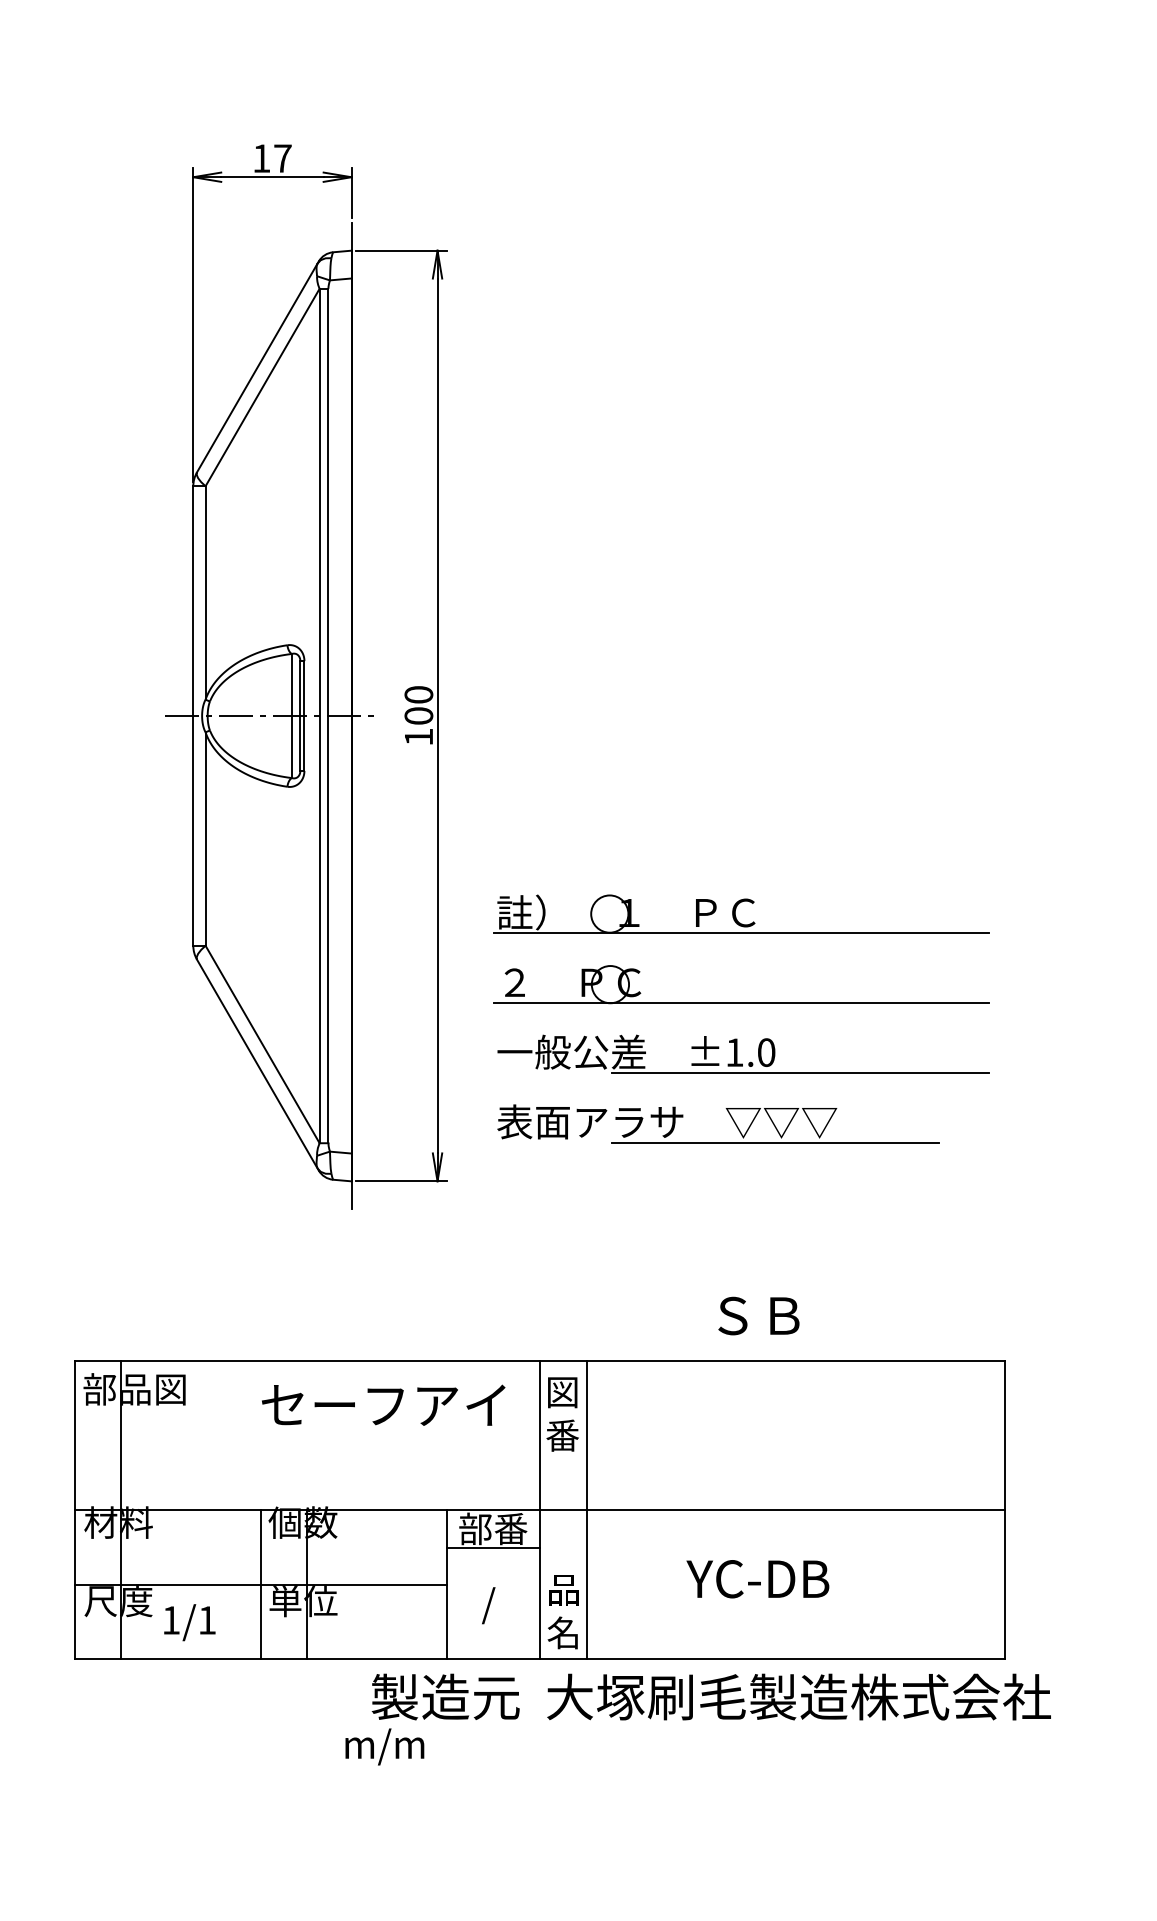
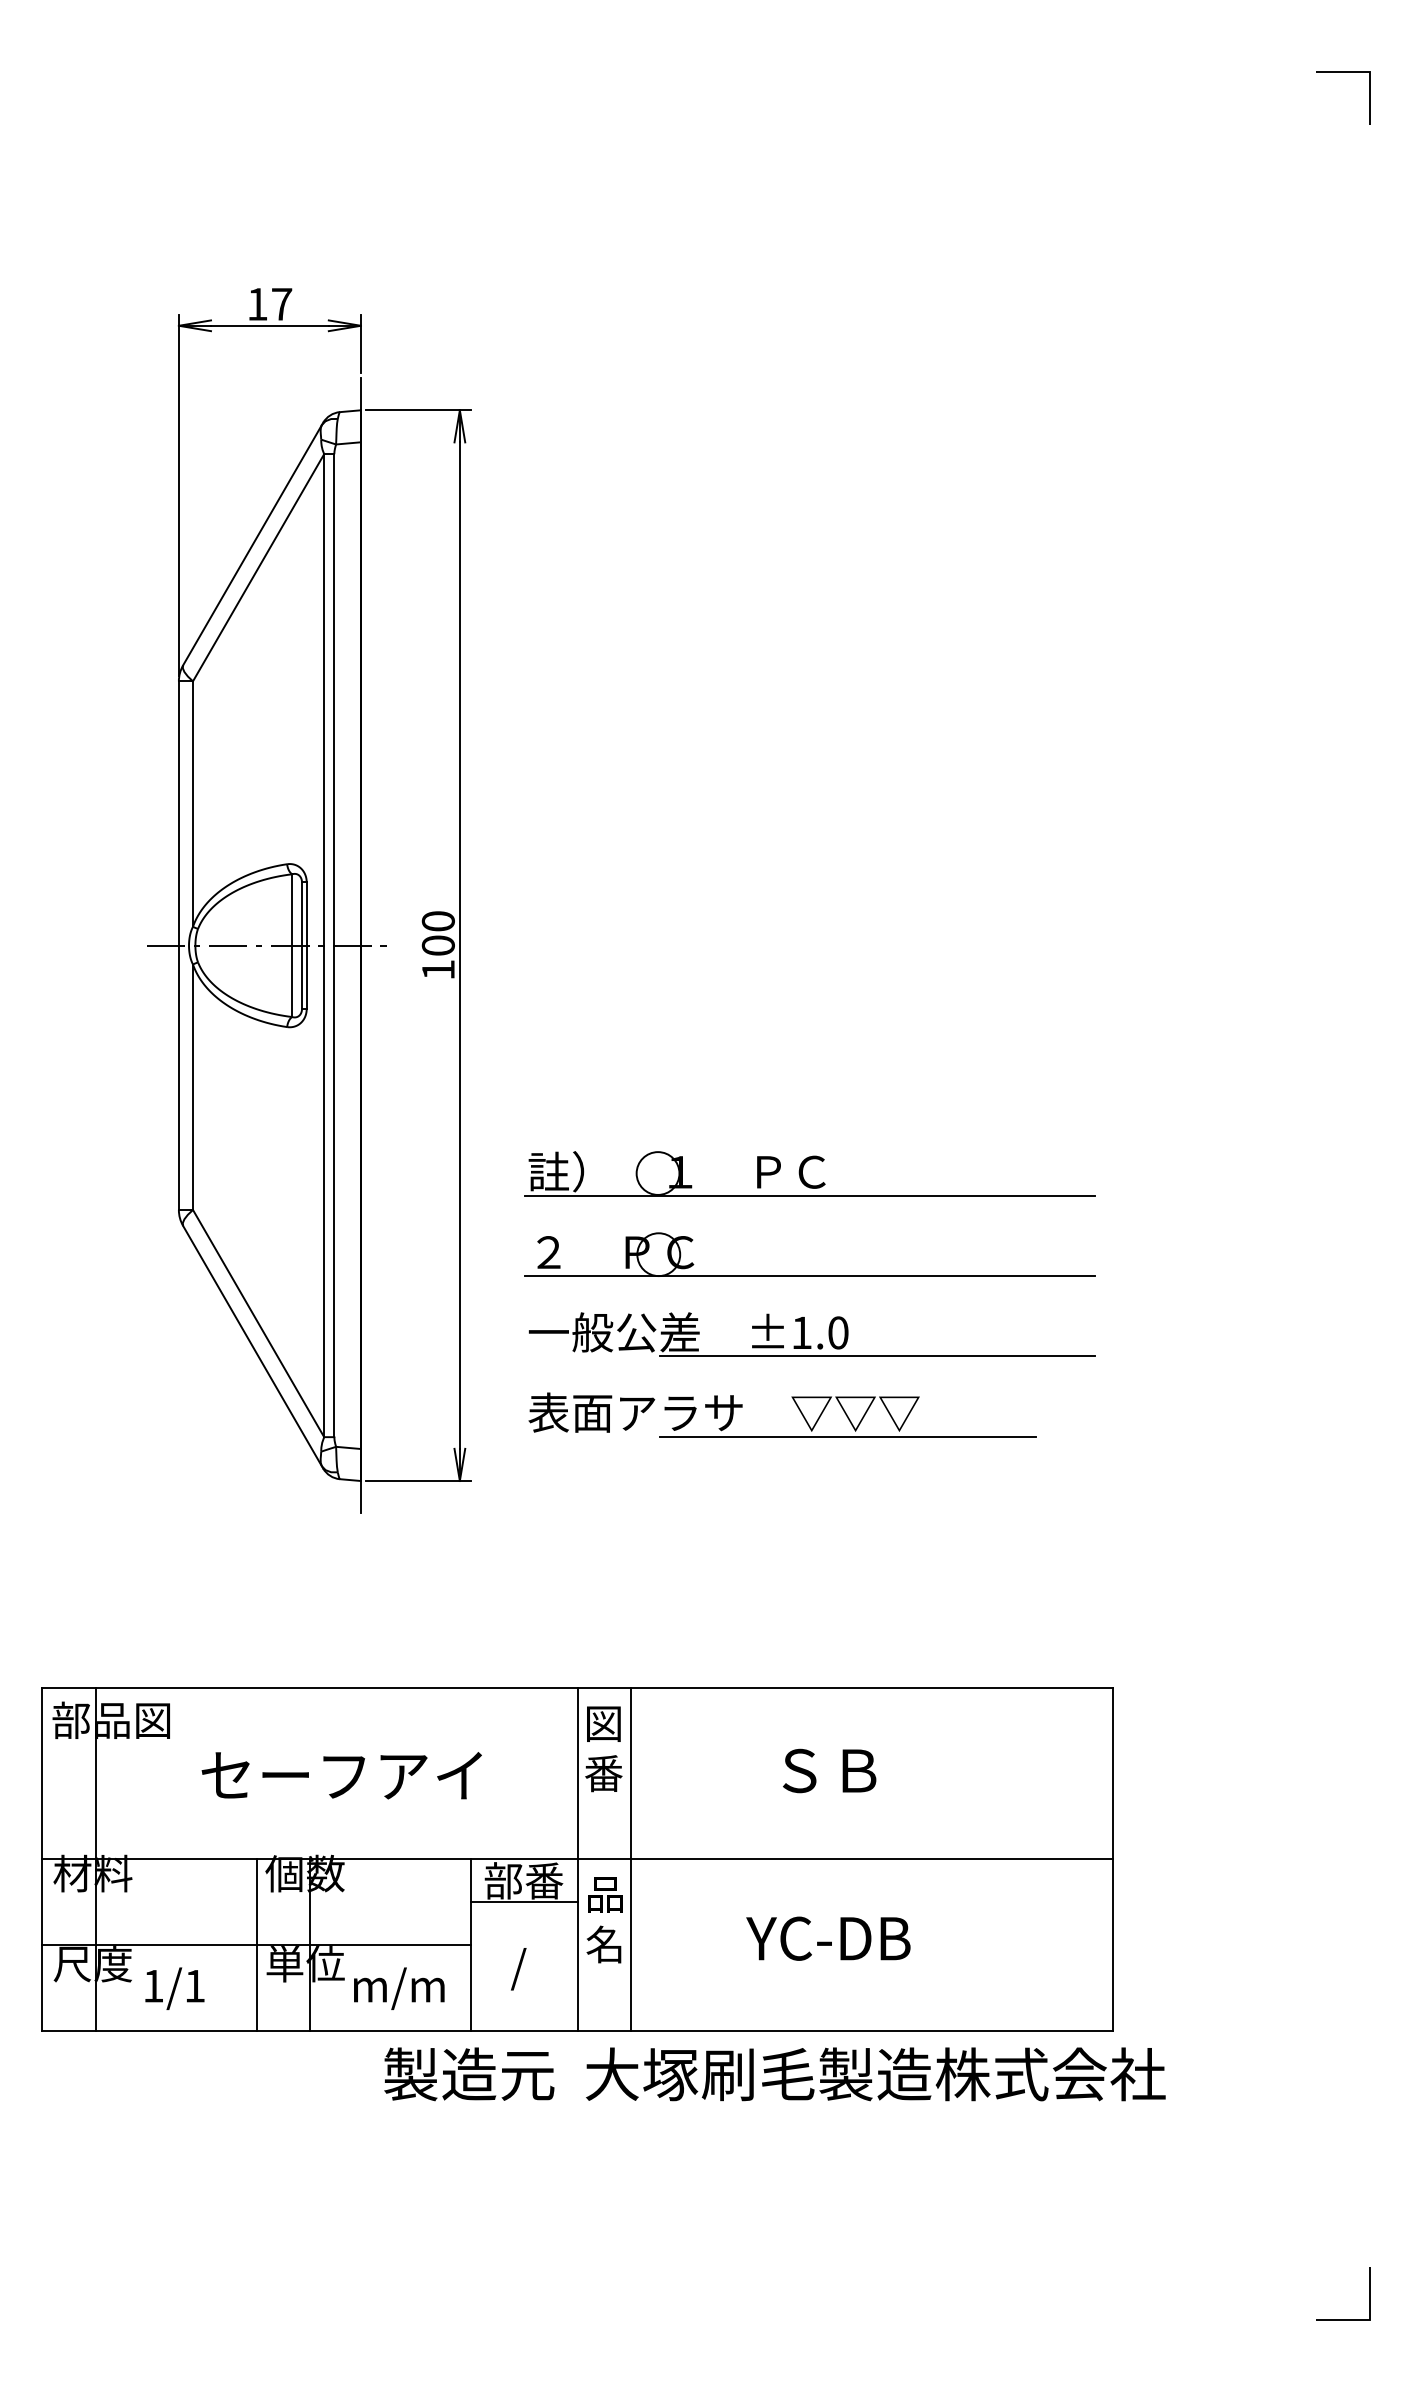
text: (758, 1315) -> (829, 1770), moved
text: (383, 1405) -> (341, 1775), moved
text: (563, 1612) -> (604, 1920), moved
text: (385, 1746) -> (399, 1988), moved

